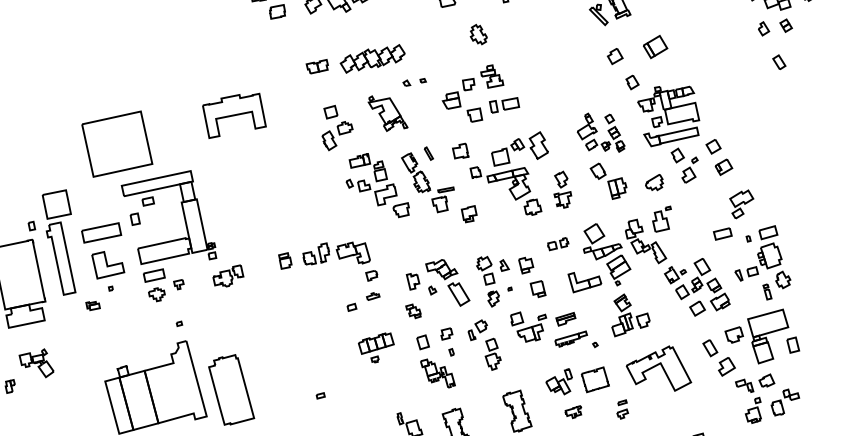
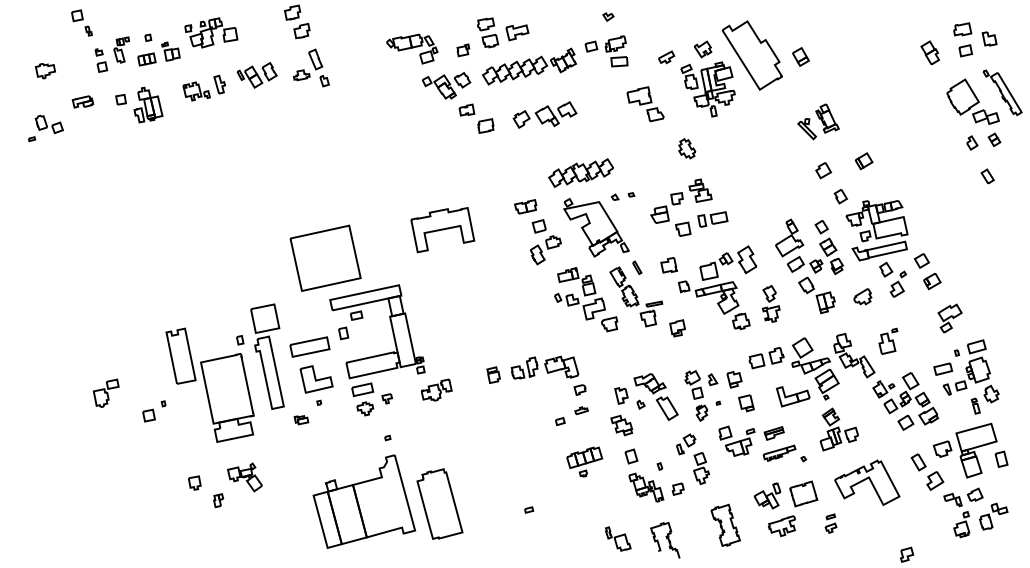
part: (656, 47) -> (864, 161), size x0.71
part: (317, 66) -> (525, 206), moved
part: (388, 113) -> (596, 227), size x1.67
part: (601, 132) -> (809, 246), size x1.43
part: (662, 218) -> (888, 340), moved
part: (723, 233) -> (943, 368), moved
part: (558, 244) -> (766, 358), size x1.67
part: (413, 311) -> (621, 425), size x1.43
part: (446, 333) -> (677, 488), moved
part: (573, 412) -> (781, 526), size x1.67

